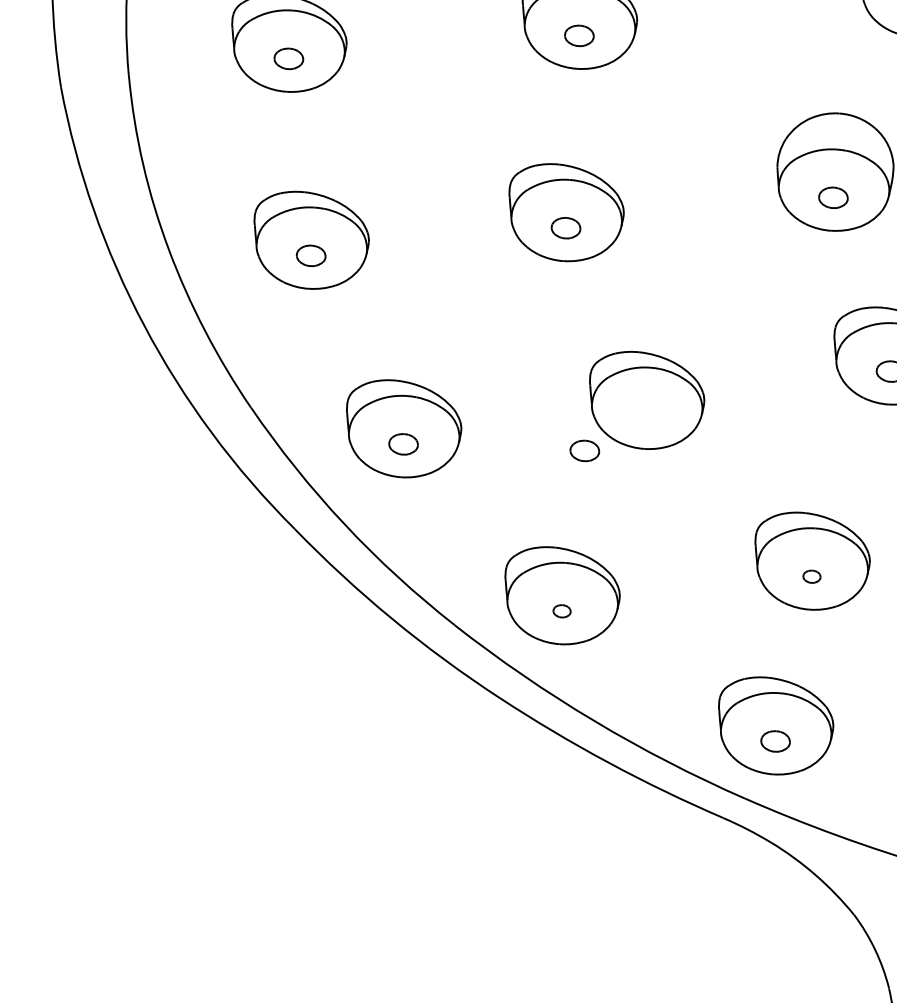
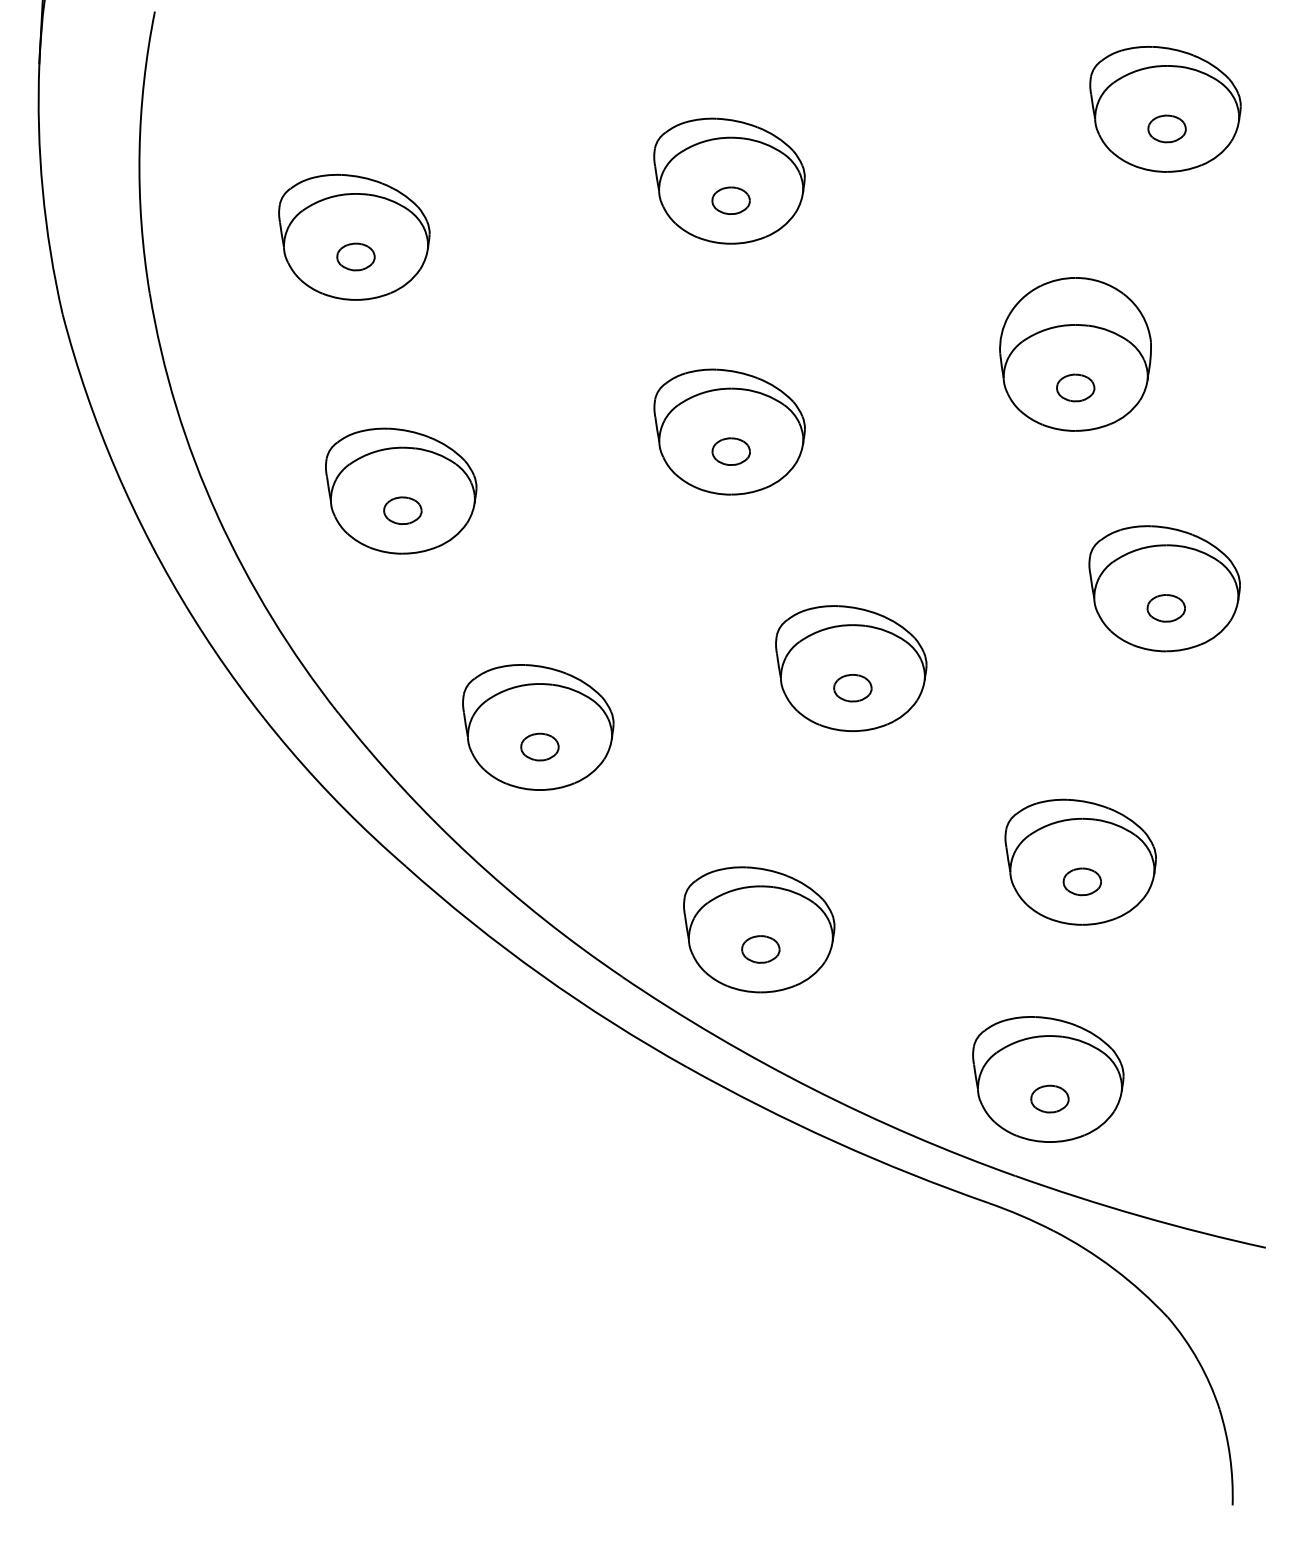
part: (584, 451) -> (852, 688), moved
part: (811, 576) -> (1081, 881), size x1.67
part: (561, 611) -> (760, 949), size x1.67

